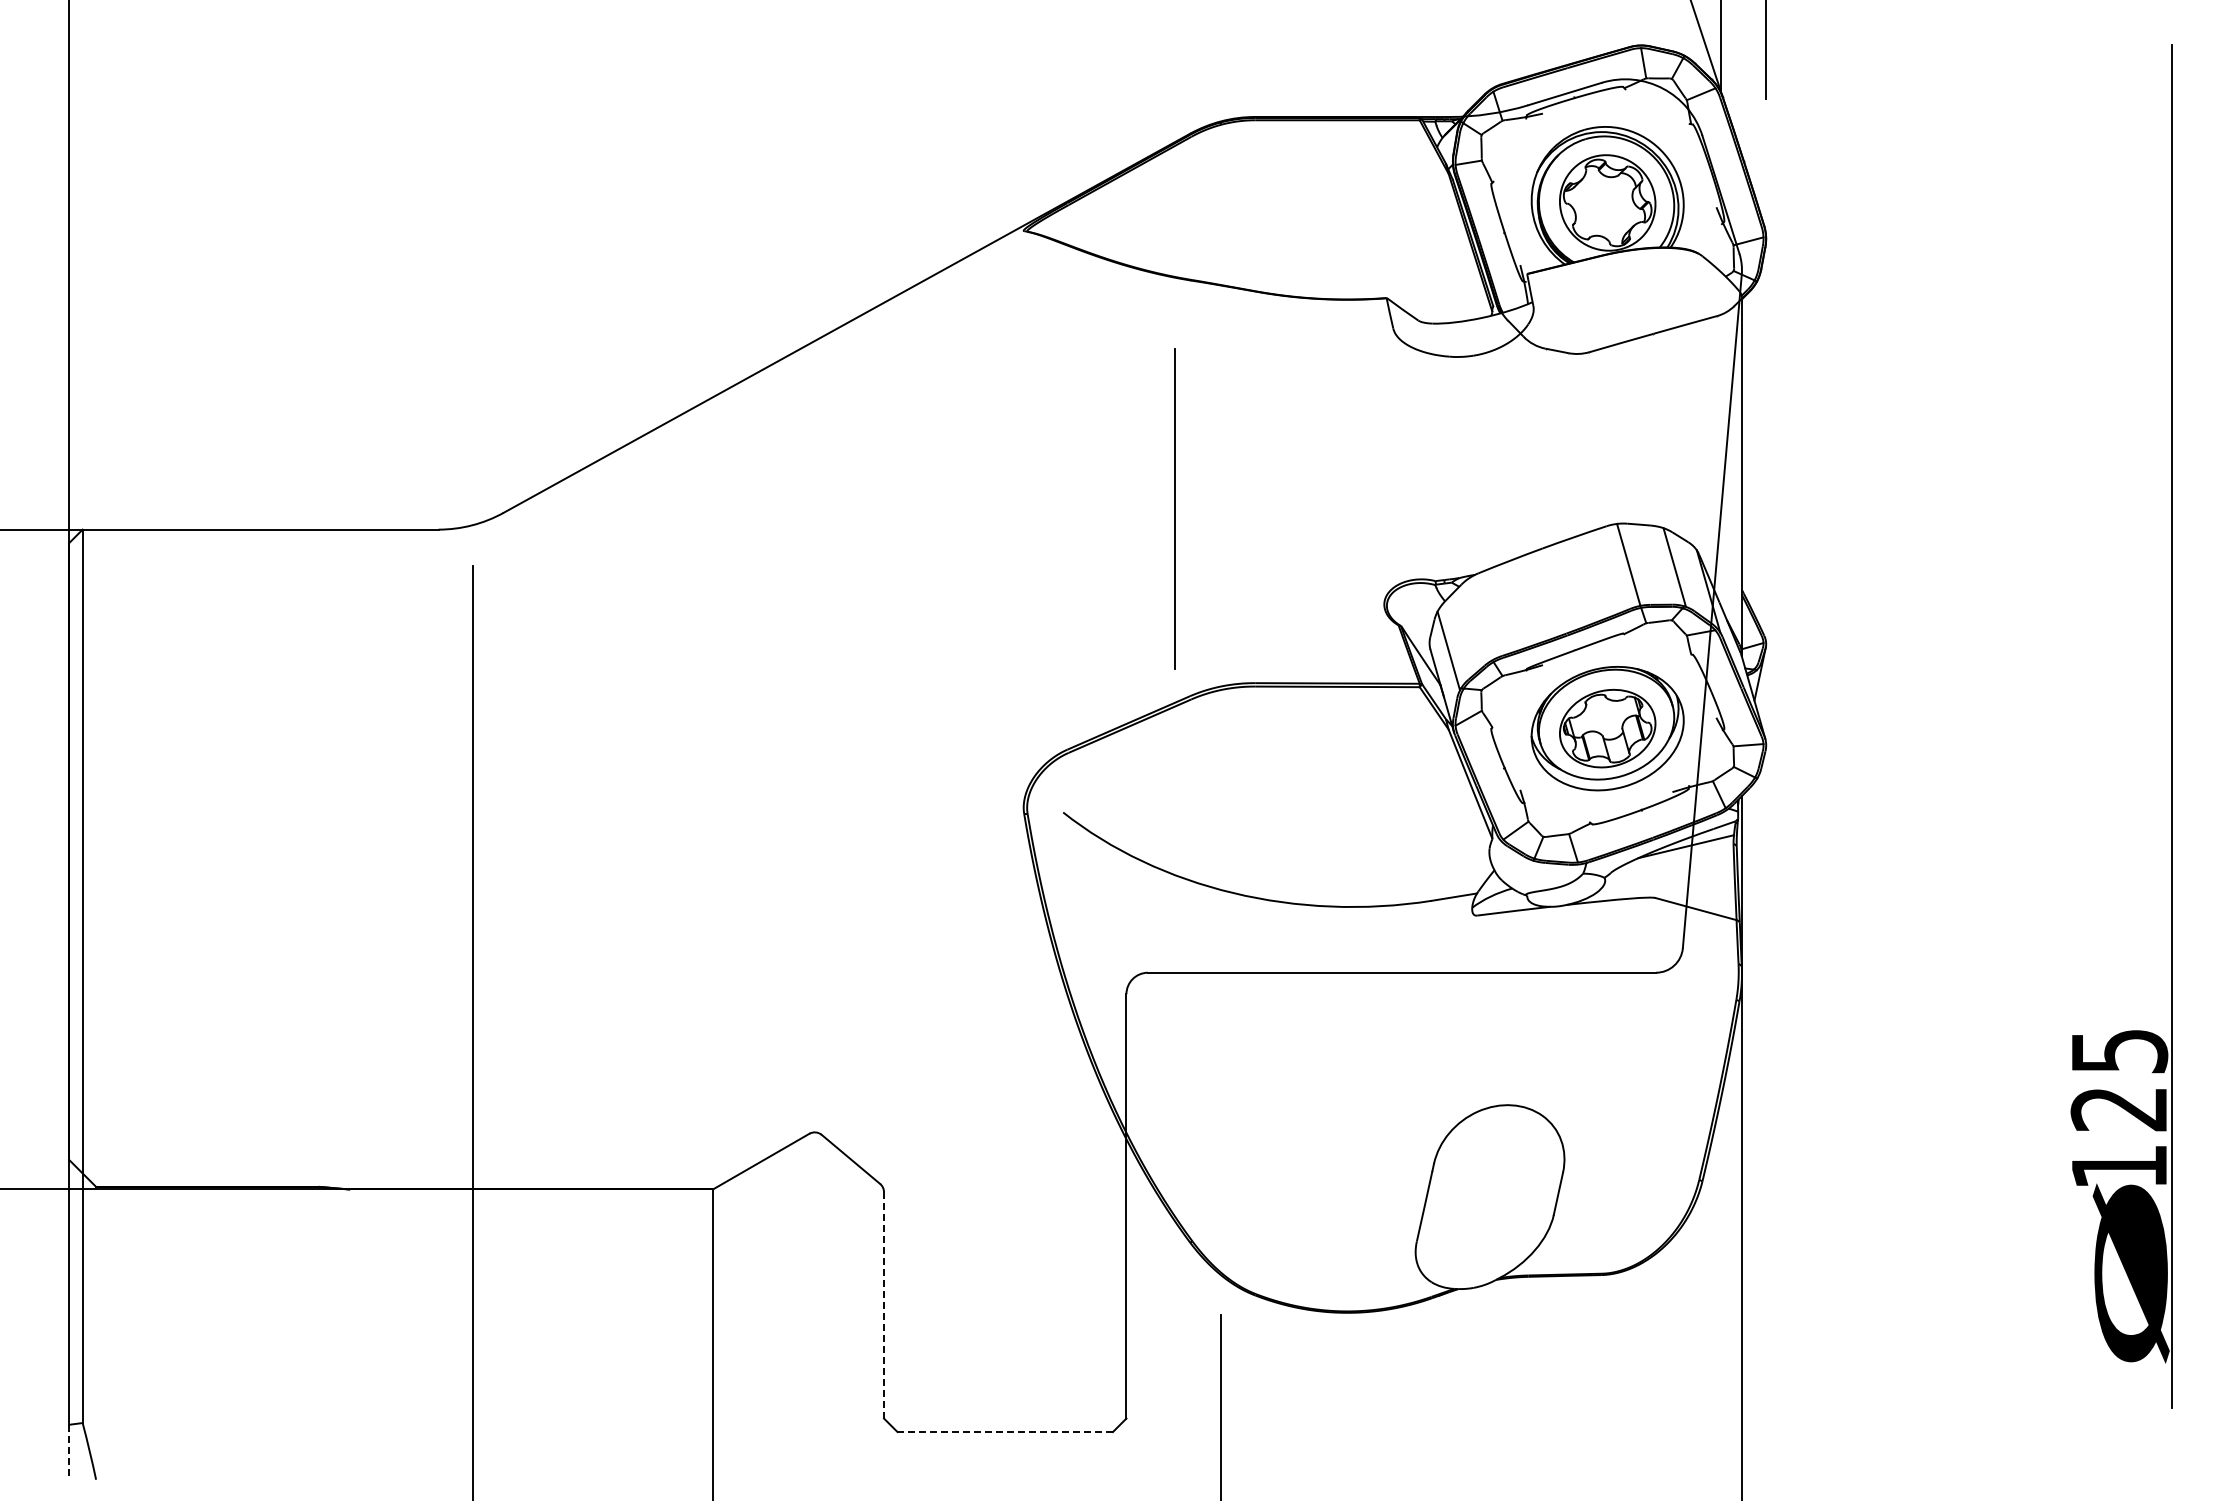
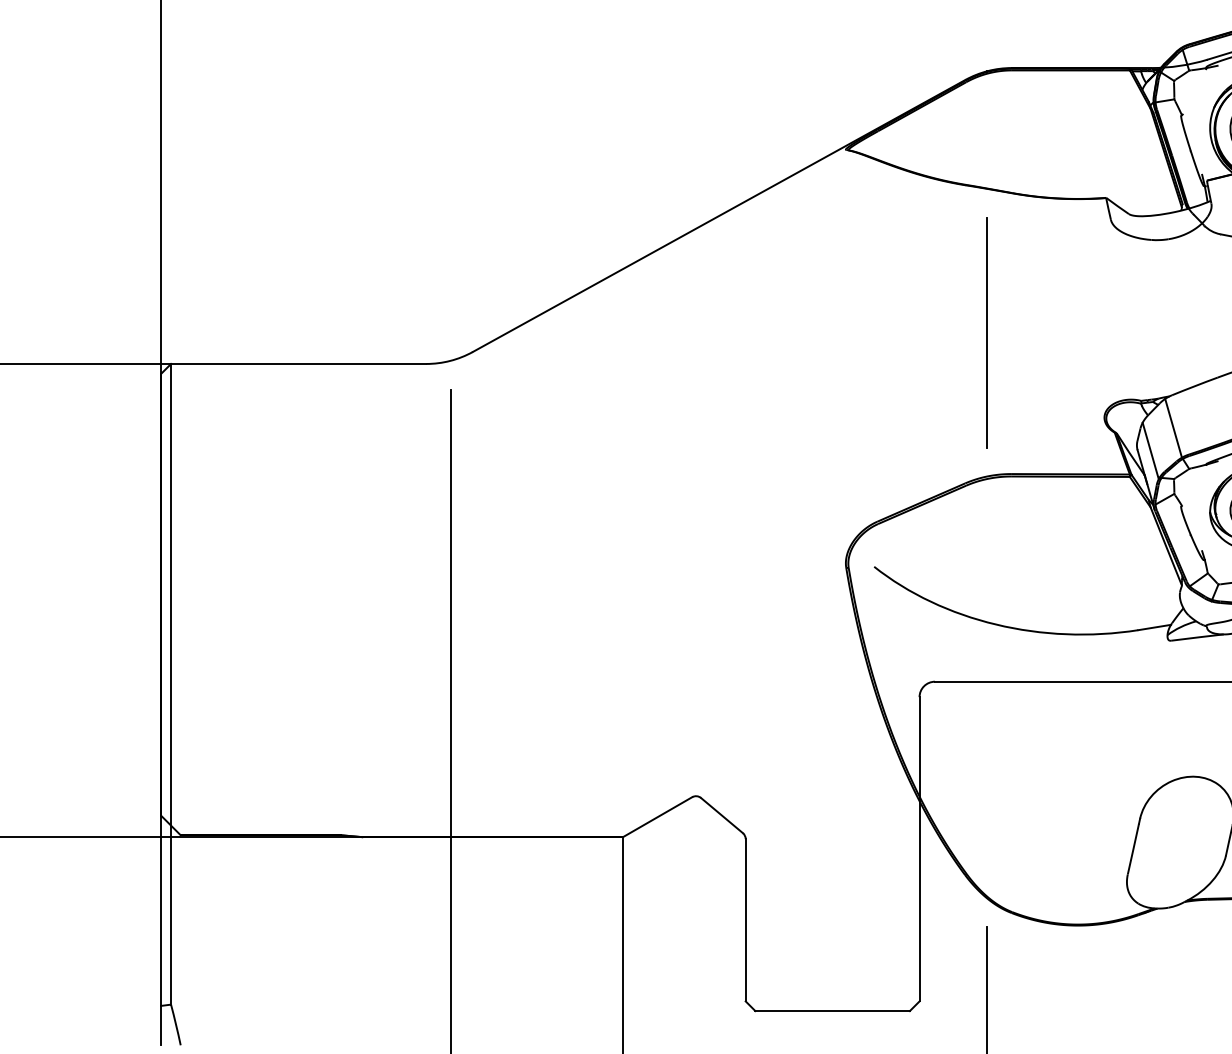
line: (1174, 508) -> (987, 332), moved
line: (1480, 619) -> (1173, 428), added
line: (884, 1304) -> (746, 919), dashed -> solid
line: (1005, 1432) -> (832, 1011), dashed -> solid
line: (69, 1452) -> (161, 1025), dashed -> solid

